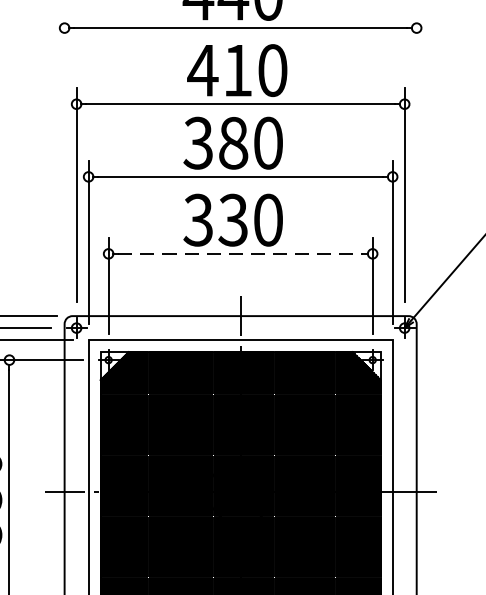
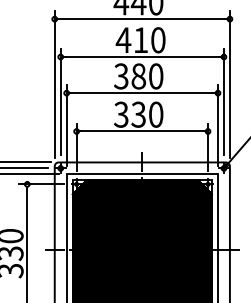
line: (64, 159) -> (54, 84), added
line: (415, 159) -> (229, 84), added
line: (240, 253) -> (142, 131), dashed -> solid

